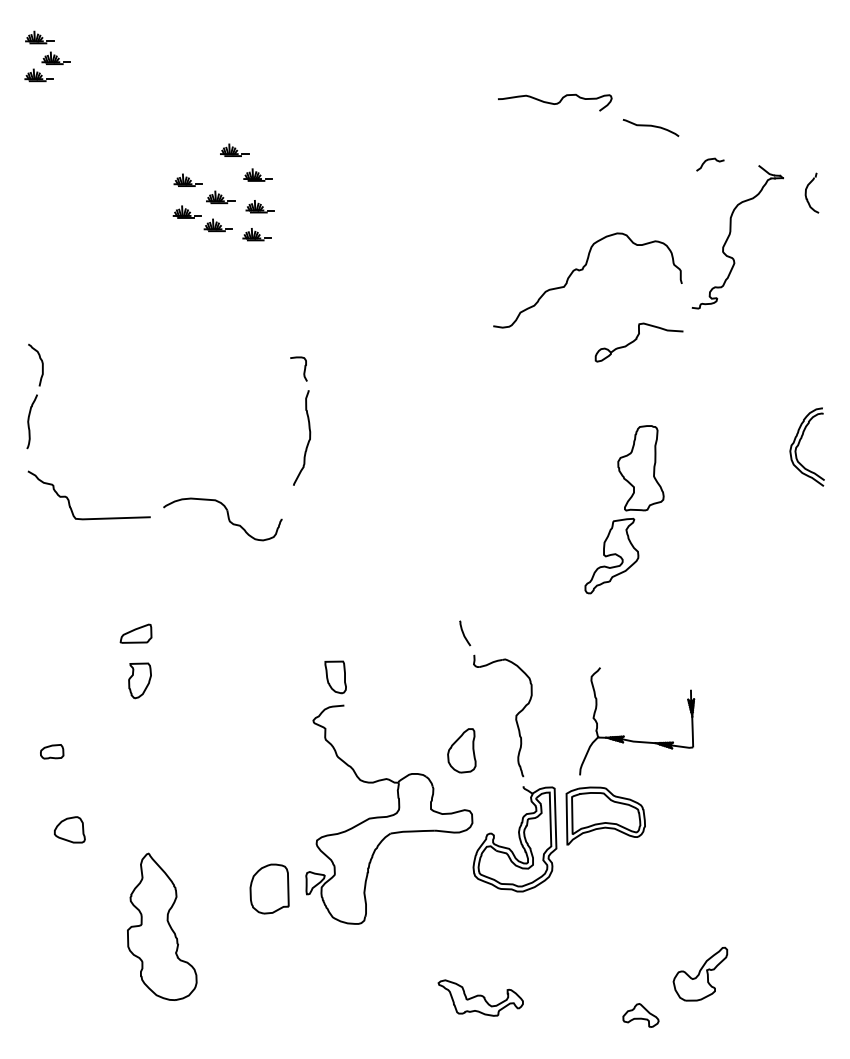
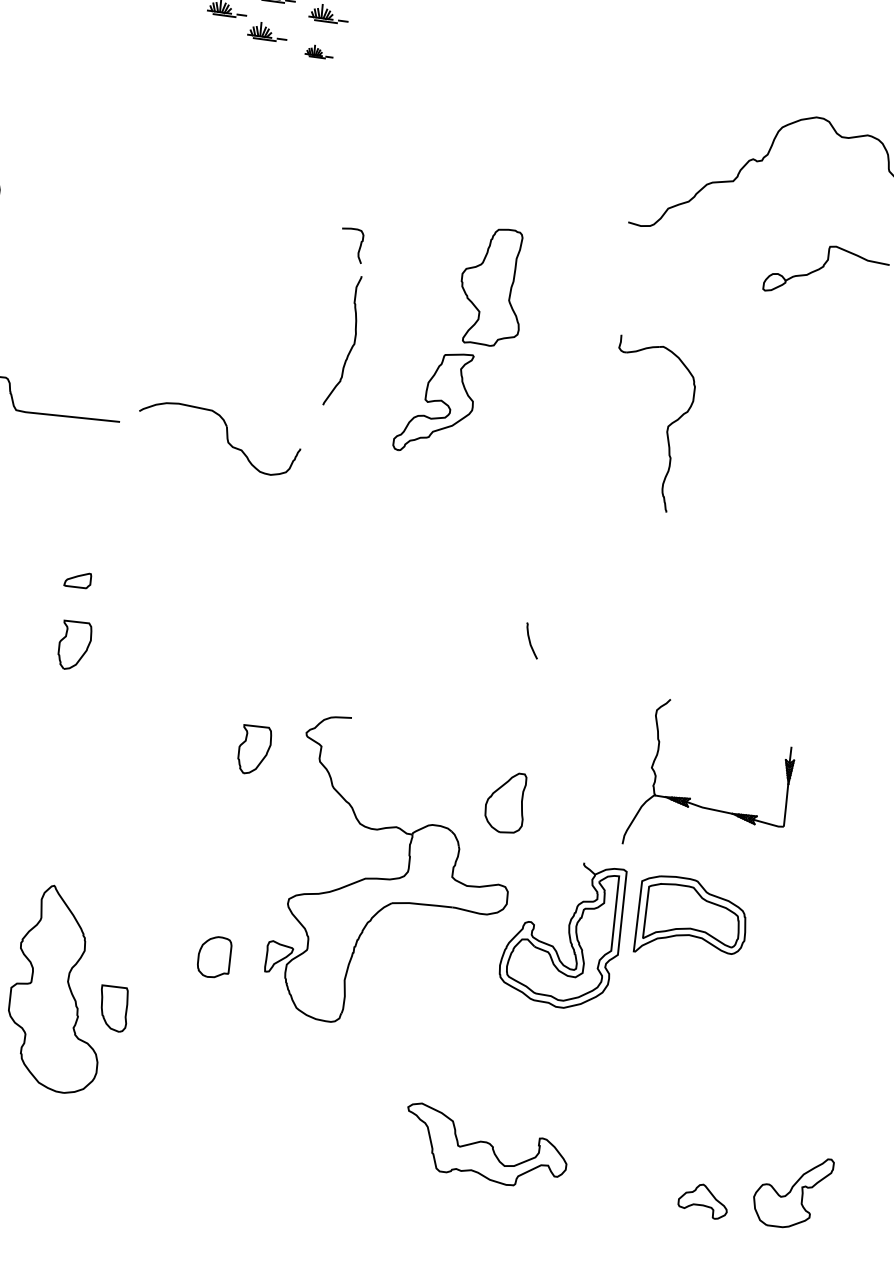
part: (256, 234) -> (318, 51), size x0.7
part: (624, 509) -> (462, 340), moved
part: (135, 633) -> (77, 579), size x0.6
part: (335, 677) -> (113, 1008), moved
part: (515, 715) -> (667, 426), moved
part: (277, 737) -> (253, 749), added
part: (636, 740) -> (706, 806), moved
part: (269, 888) -> (214, 956), size x0.6
part: (700, 973) -> (792, 1190), moved
part: (480, 997) -> (485, 1146), size x1.4

